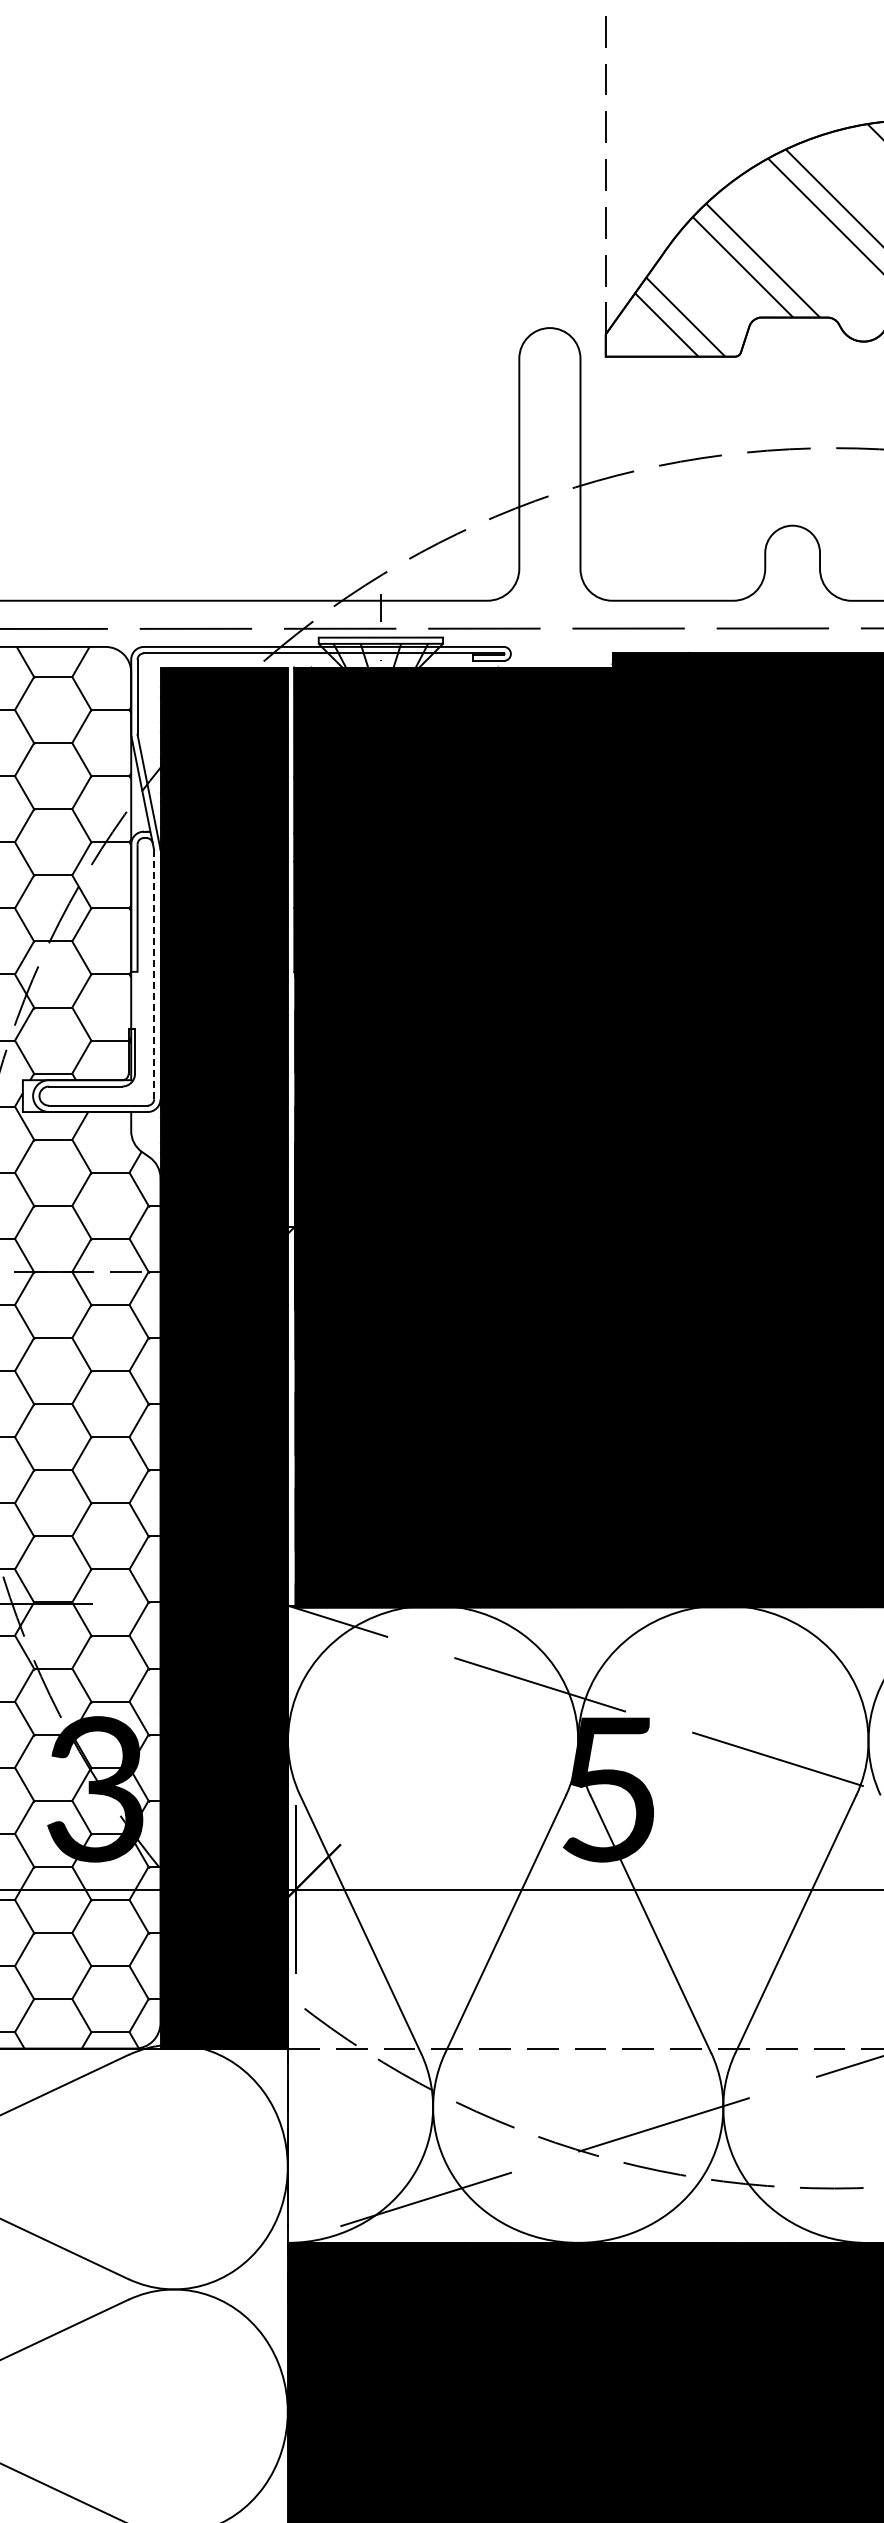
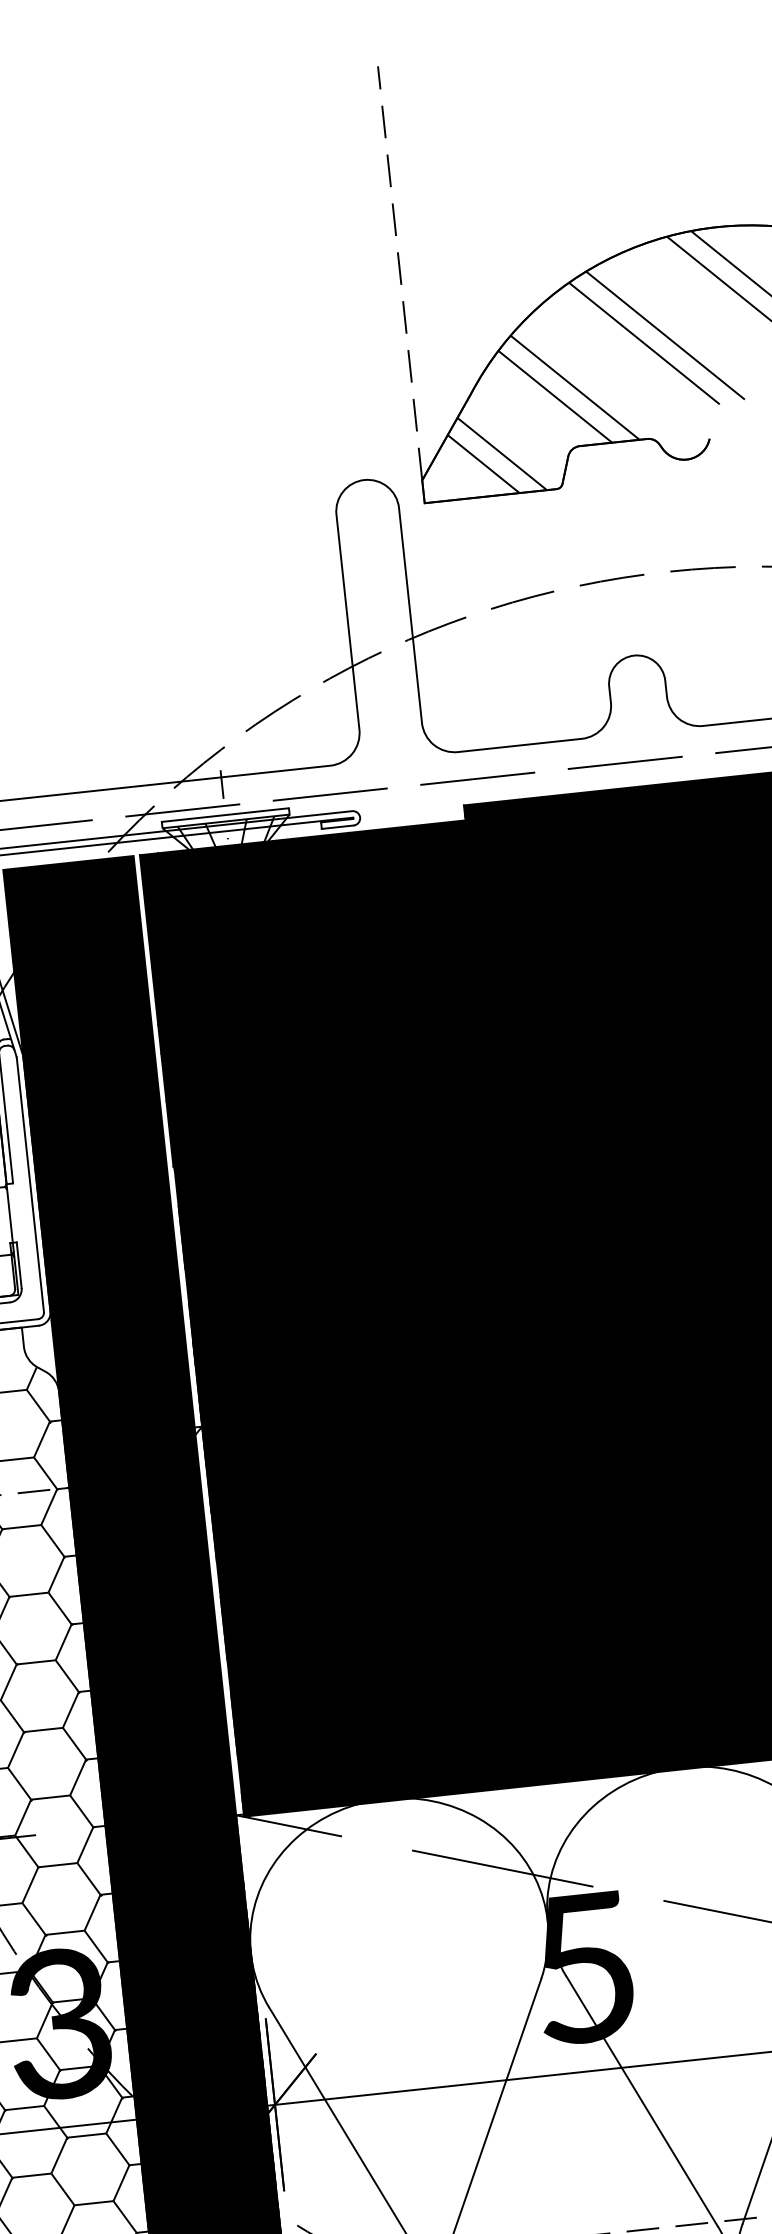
line: (154, 974) -> (30, 1184), dashed -> solid

